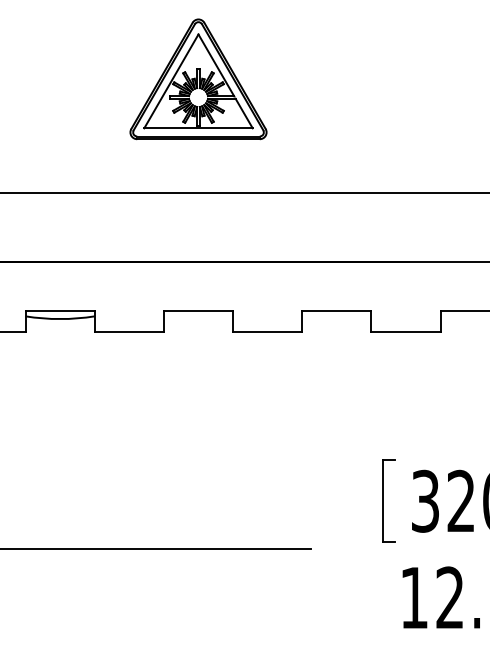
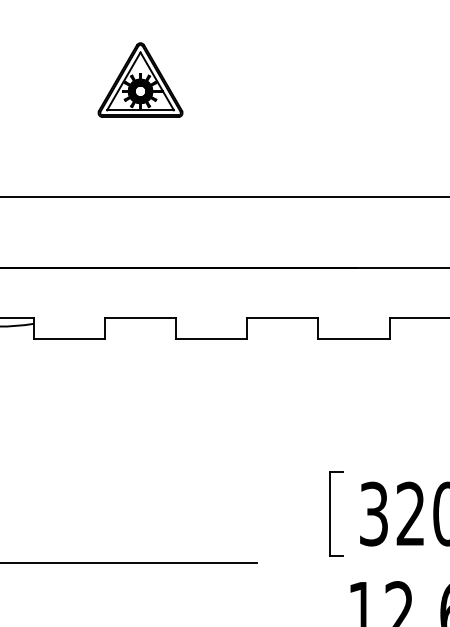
part: (198, 79) -> (140, 80), size x0.6

